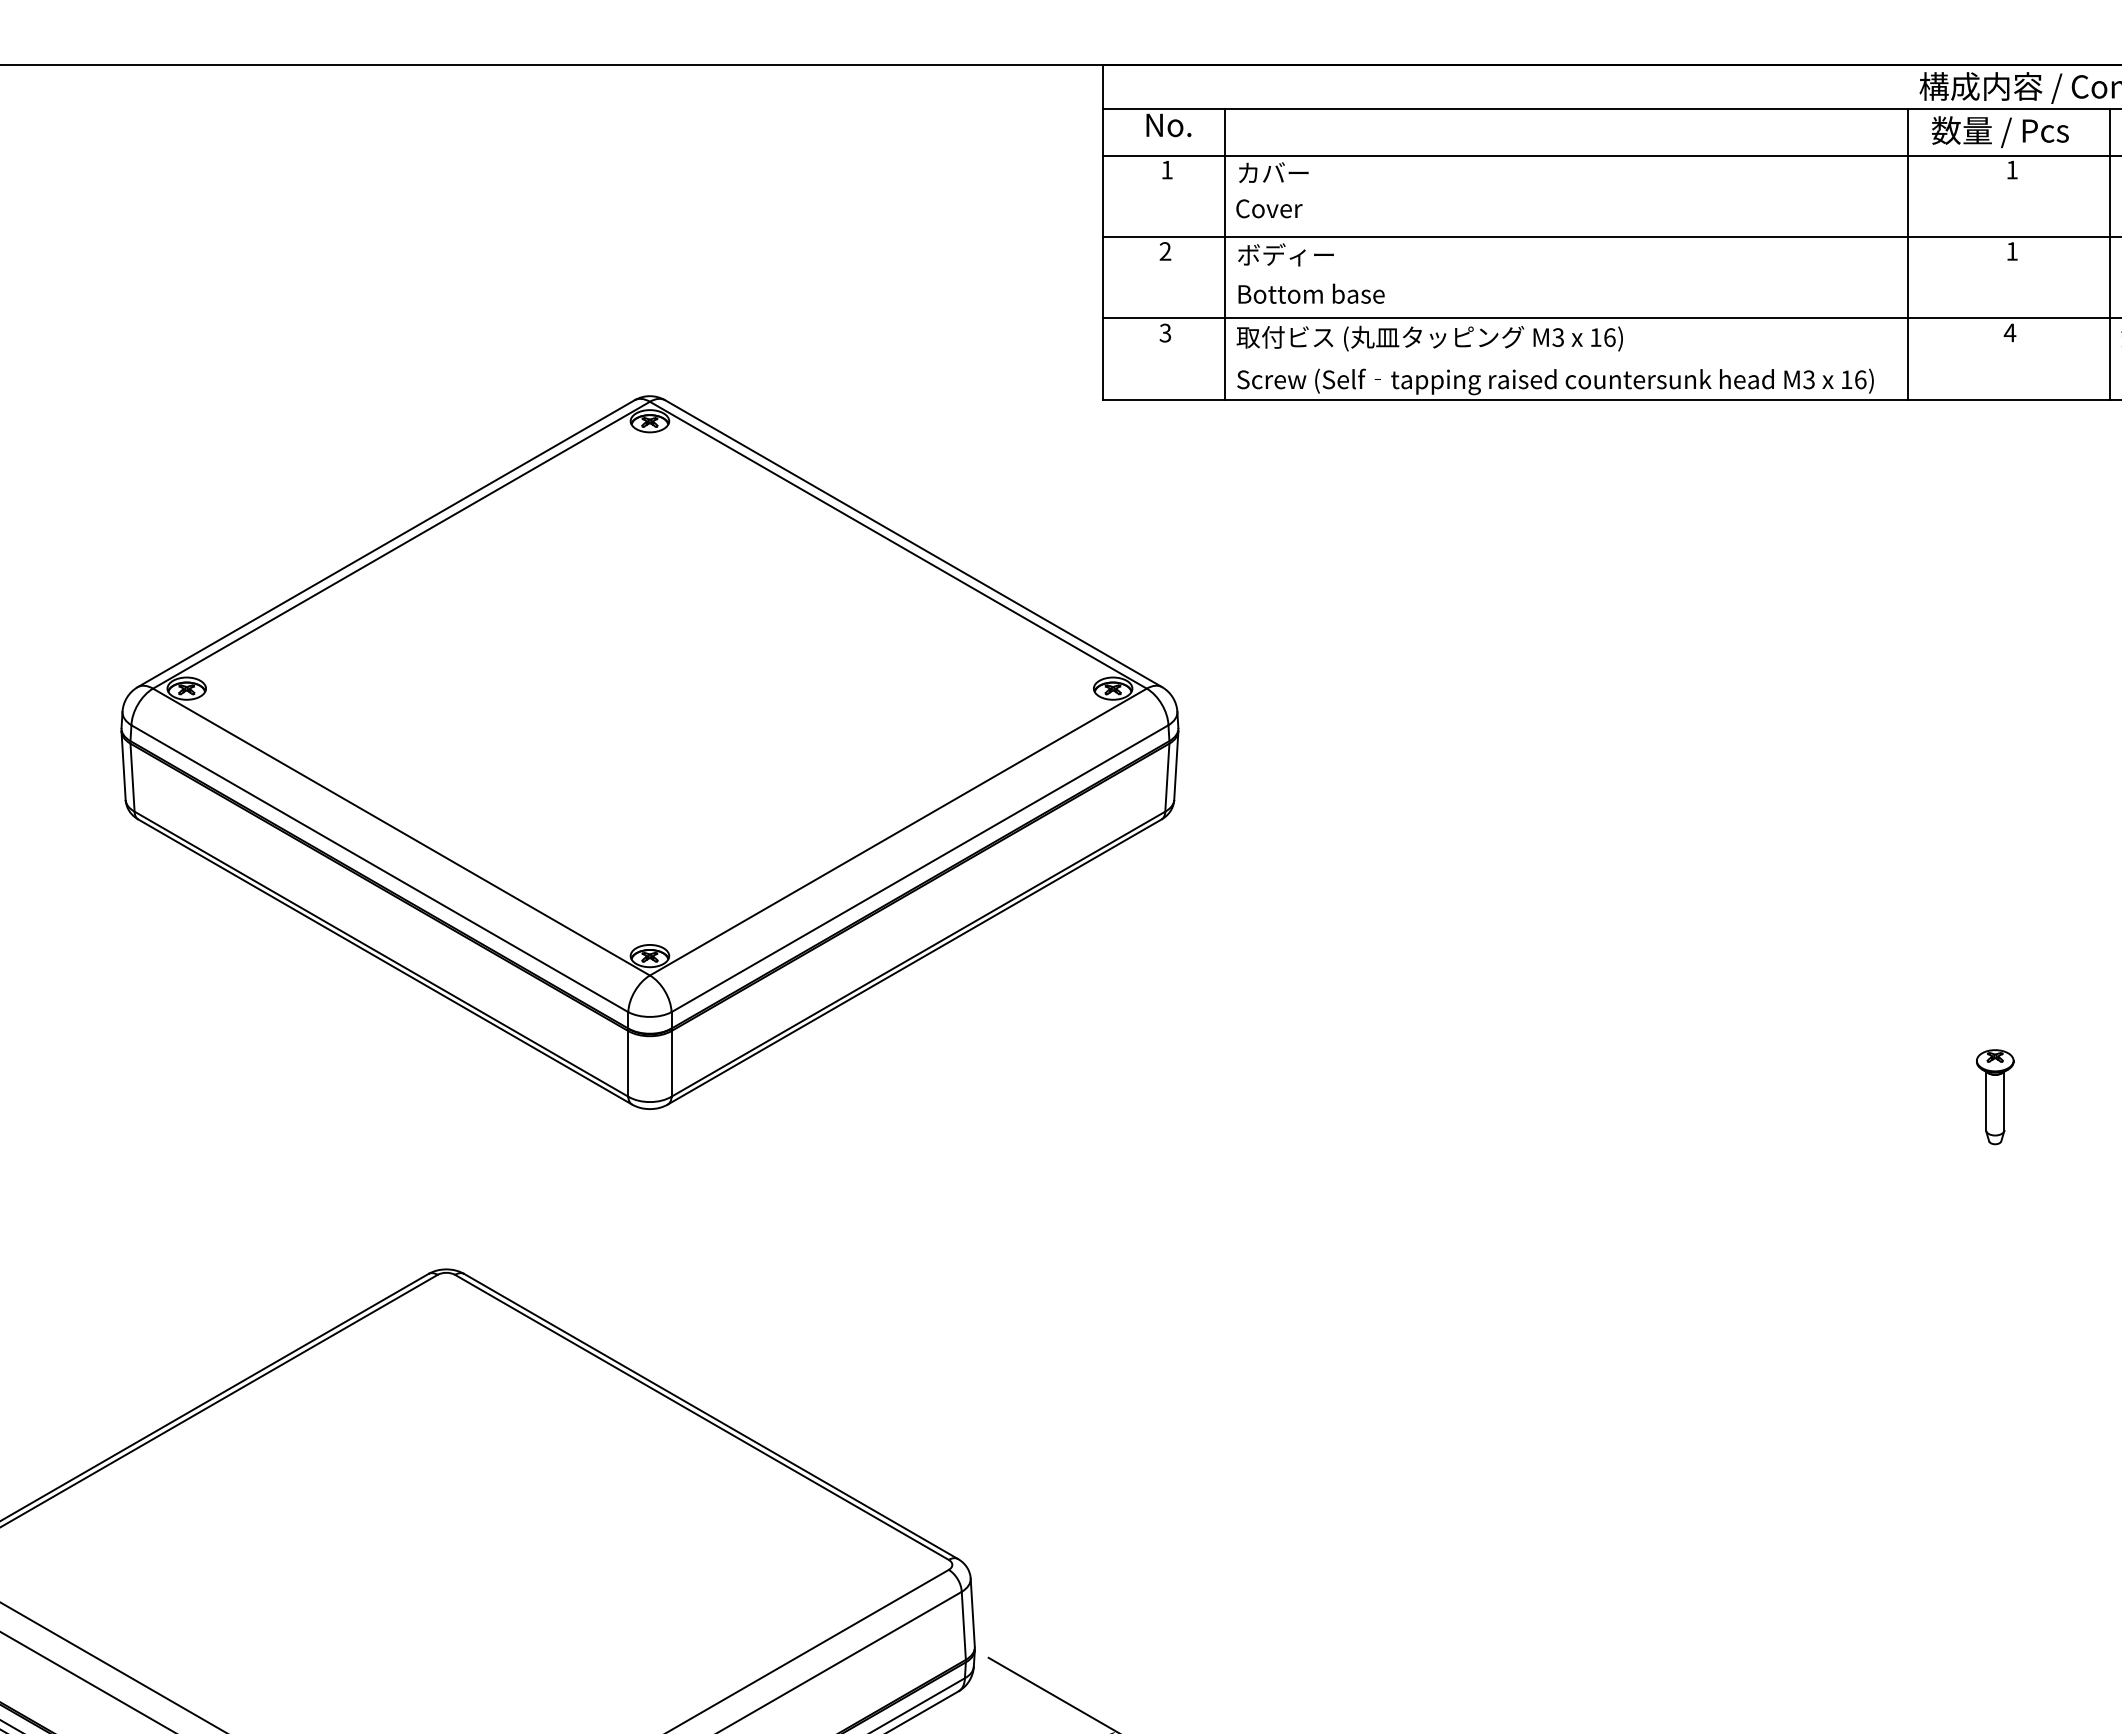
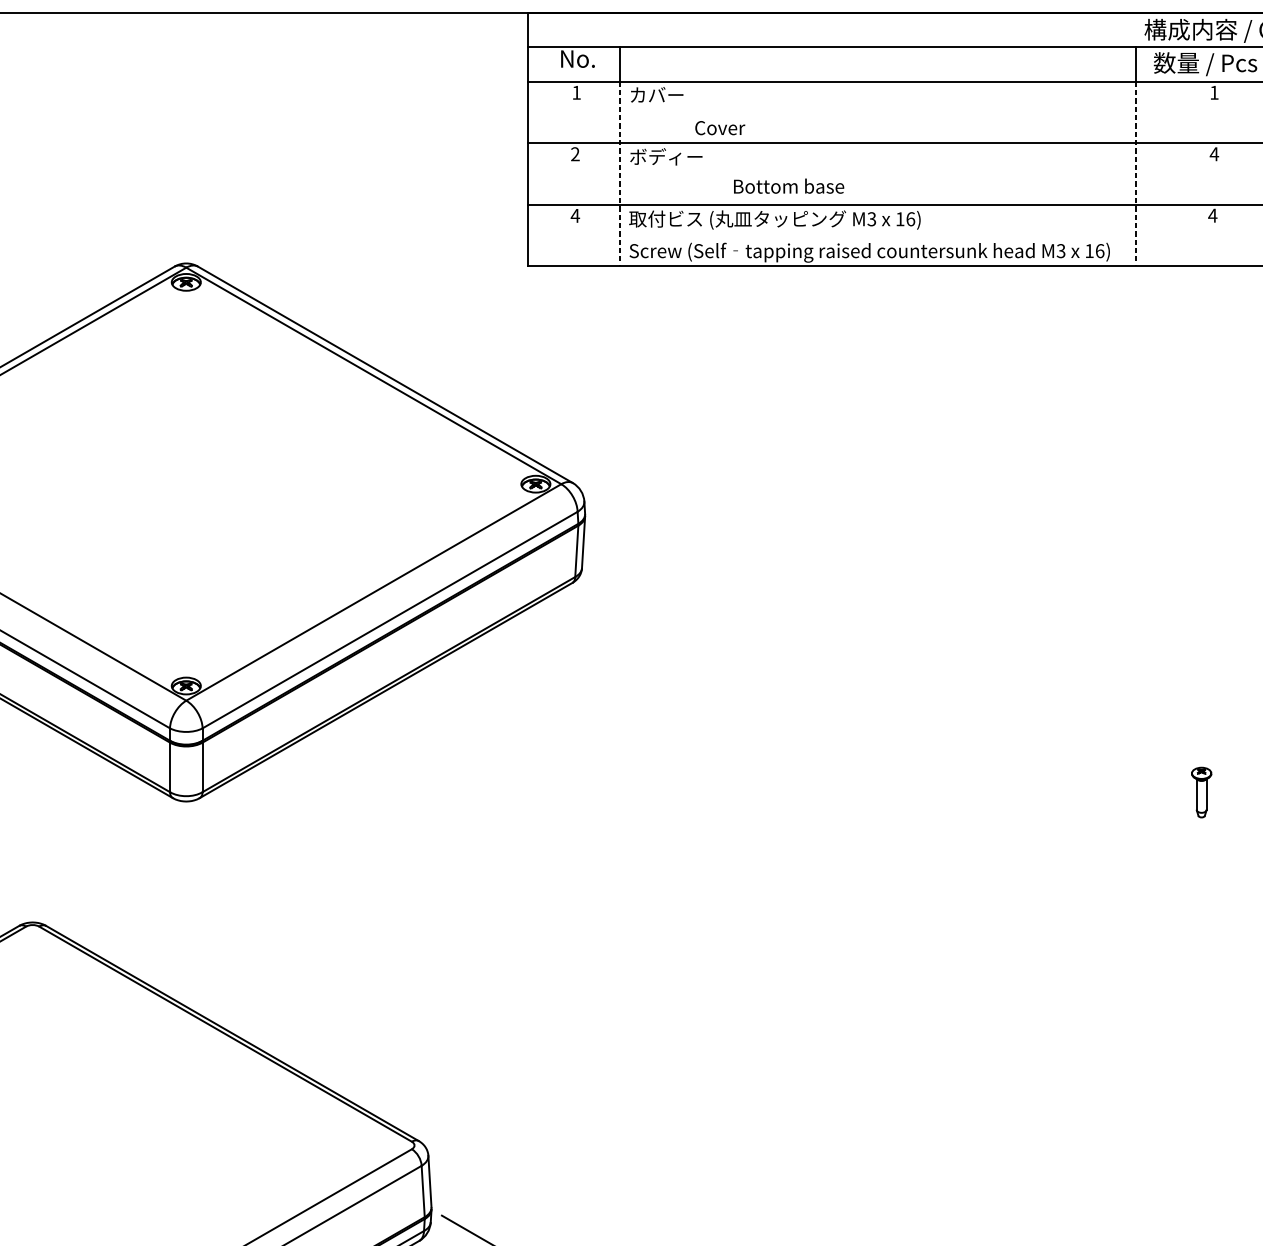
text: (1269, 208) -> (720, 127), moved
text: (2011, 251) -> (1213, 154), 1 -> 4
line: (1224, 278) -> (619, 174), solid -> dashed
line: (1907, 278) -> (1135, 174), solid -> dashed
text: (1311, 293) -> (788, 185), moved
text: (1165, 332) -> (575, 215), 3 -> 4
part: (1995, 1097) -> (1201, 792), size x0.7

